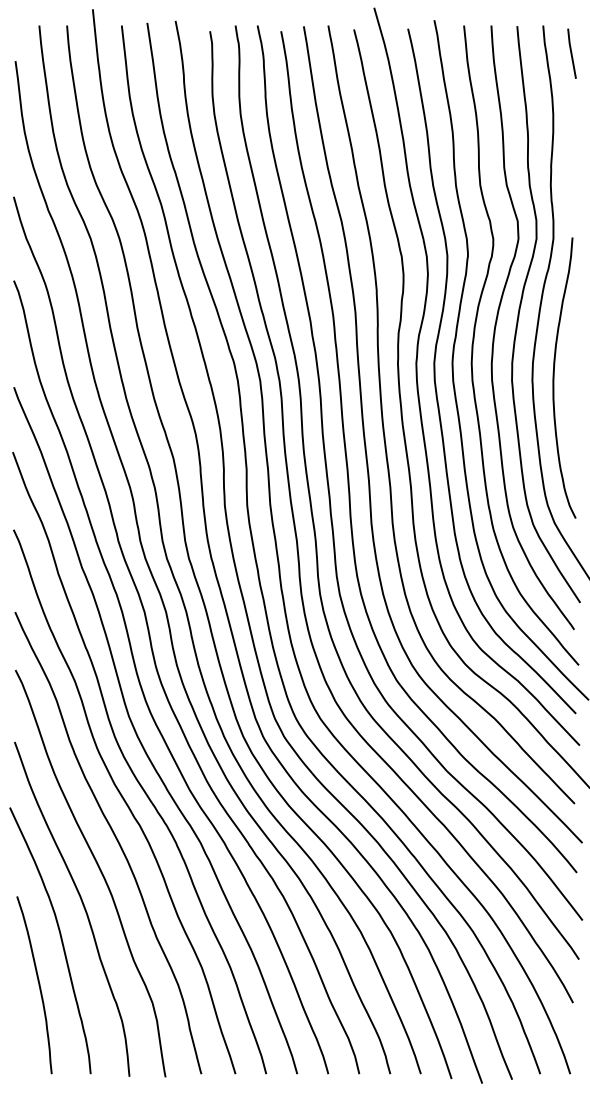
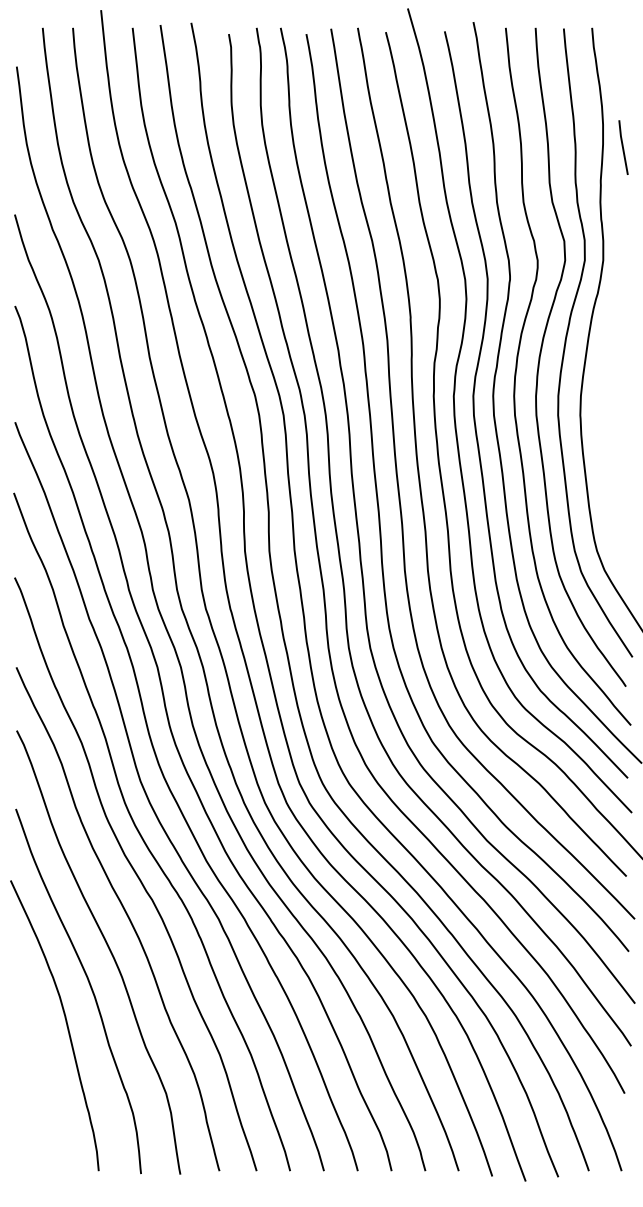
line: (571, 53) -> (623, 147), moved
curve: (554, 378) -> (604, 412), removed
curve: (38, 983) -> (41, 1072), removed

